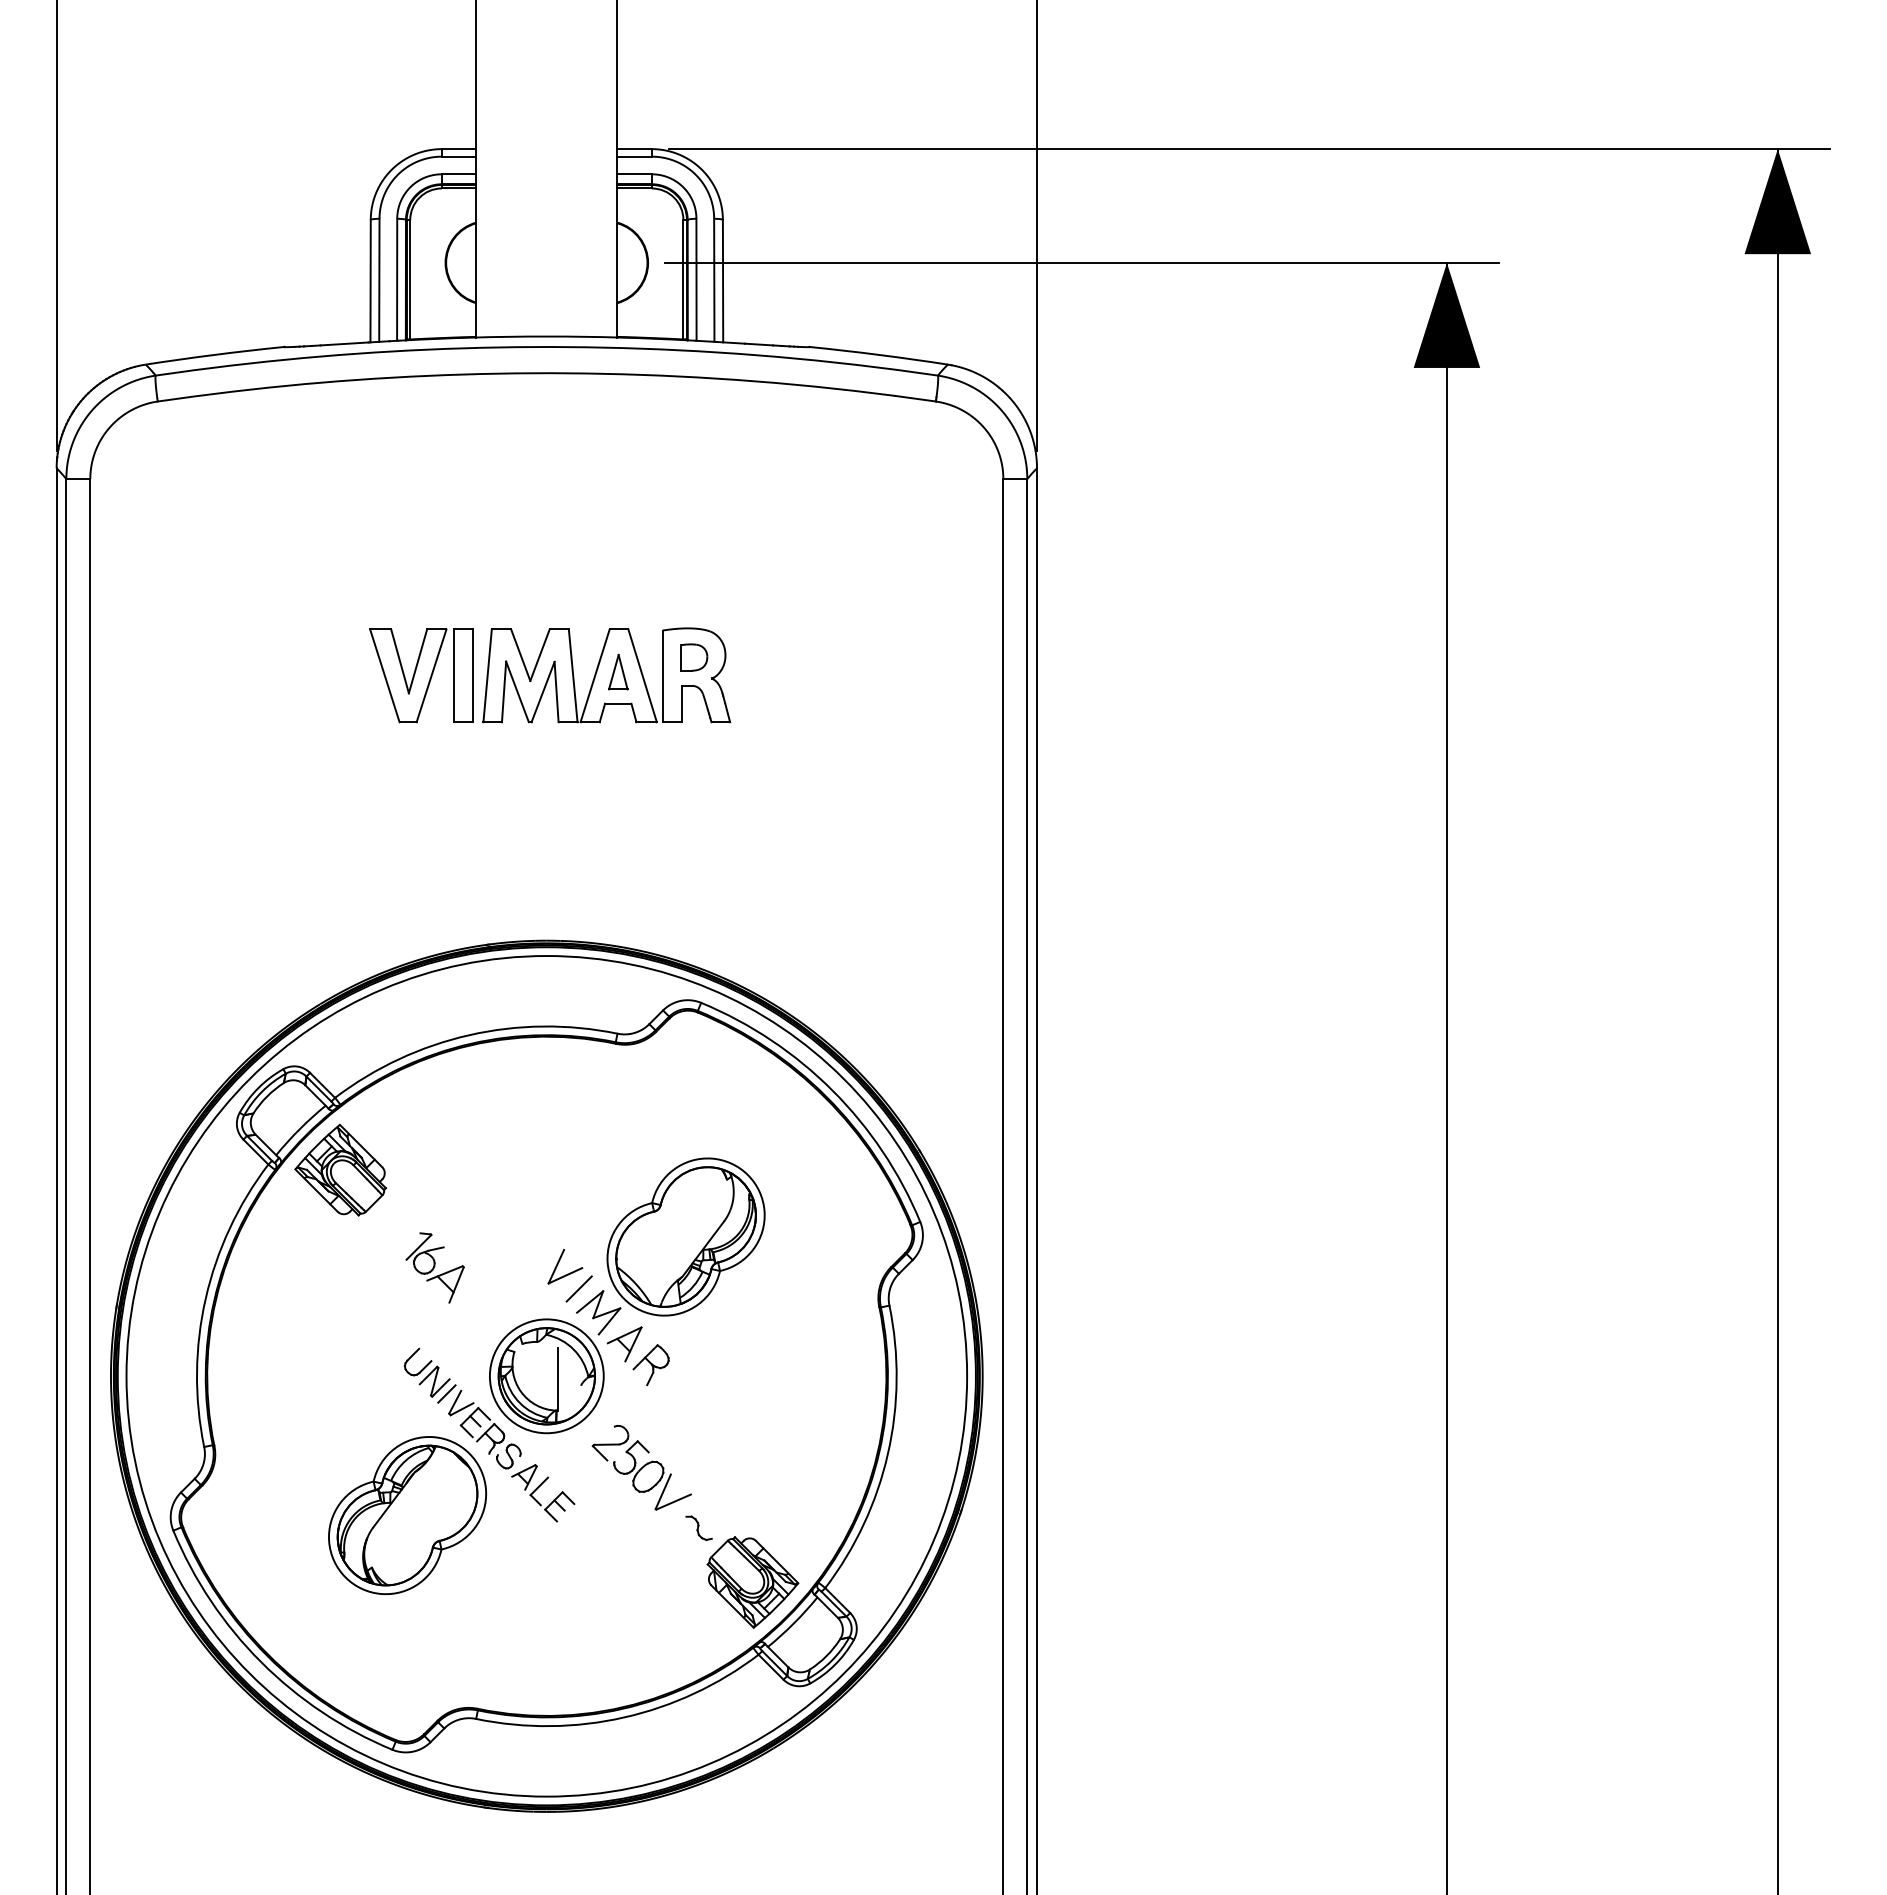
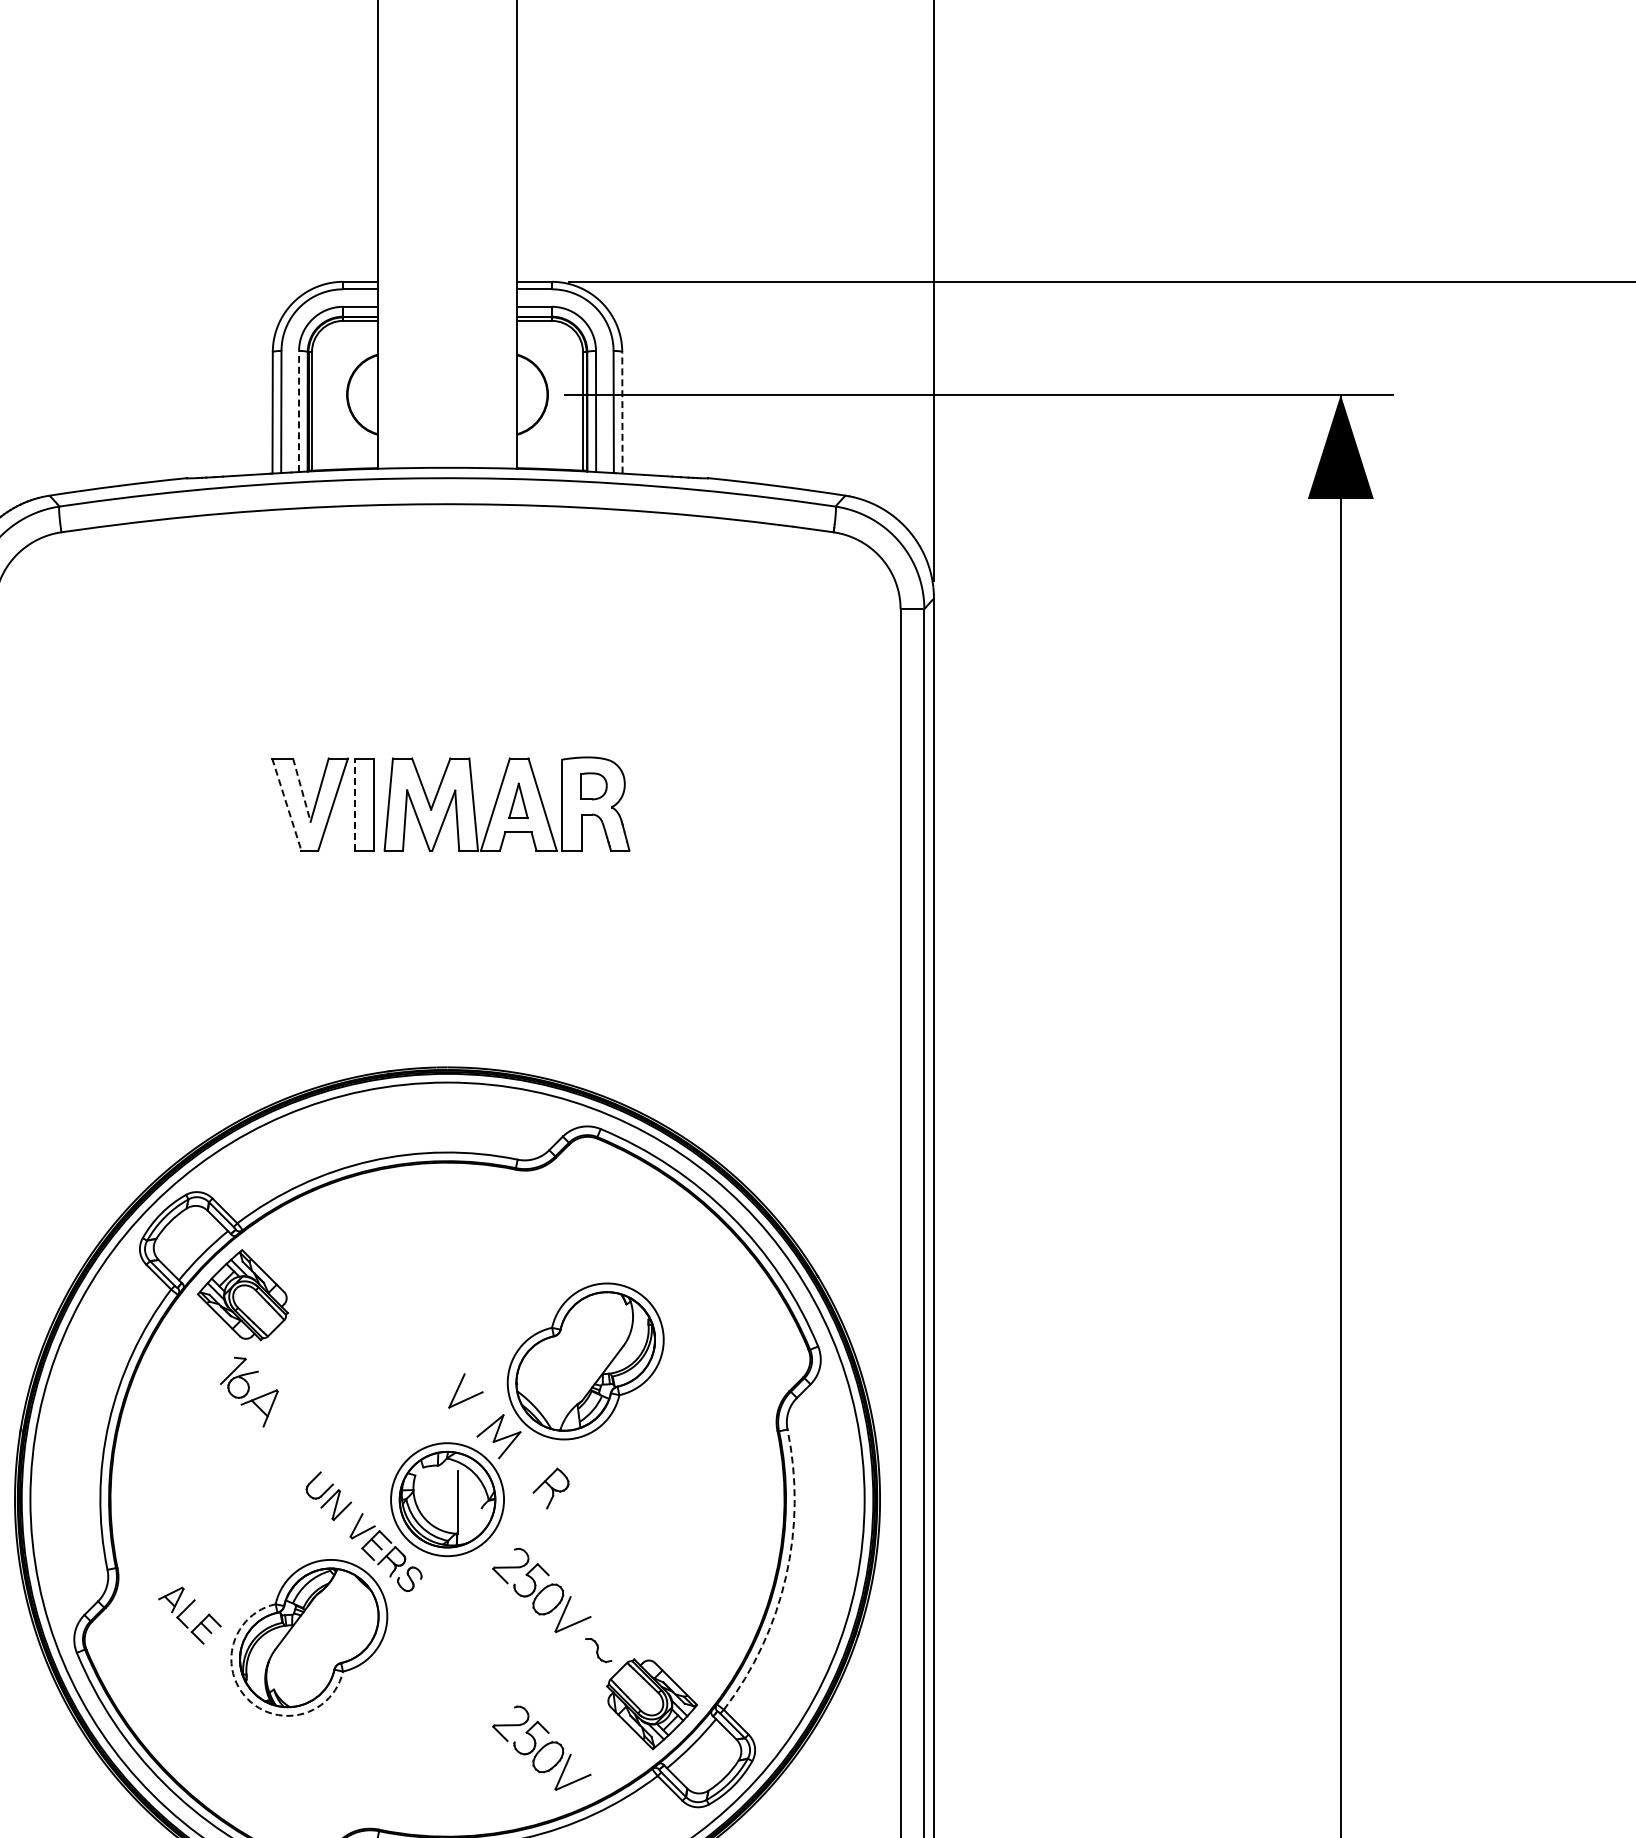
line: (397, 279) -> (299, 411), solid -> dashed
line: (723, 280) -> (622, 412), solid -> dashed
line: (400, 661) -> (302, 790), solid -> dashed
line: (384, 675) -> (286, 804), solid -> dashed
line: (453, 675) -> (354, 804), solid -> dashed
part: (434, 1267) -> (248, 1391), moved
line: (578, 1288) -> (478, 1412), removed
part: (624, 1344) -> (524, 1468), removed
line: (446, 1393) -> (347, 1516), removed
arc: (887, 1453) -> (785, 1576), solid -> dashed
part: (538, 1488) -> (185, 1611), moved
arc: (345, 1577) -> (247, 1699), solid -> dashed
part: (641, 1626) -> (541, 1747), added

